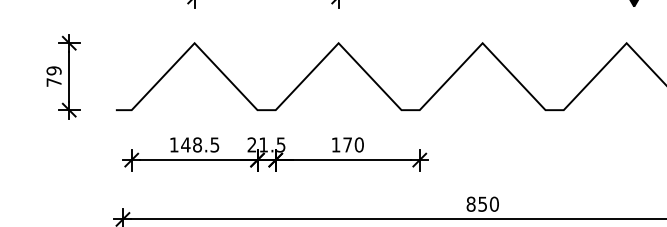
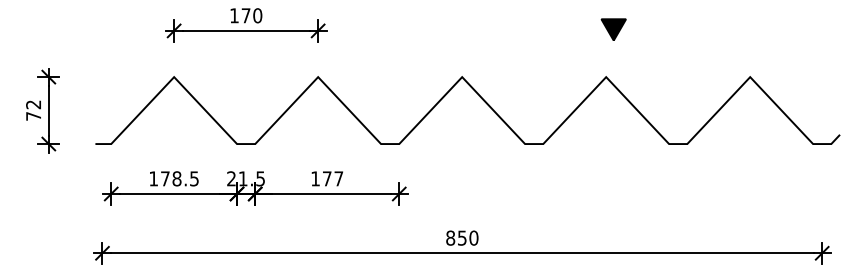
text: (53, 70) -> (33, 104), 79 -> 72
text: (185, 144) -> (165, 178), 148.5 -> 178.5
text: (358, 144) -> (338, 178), 170 -> 177

